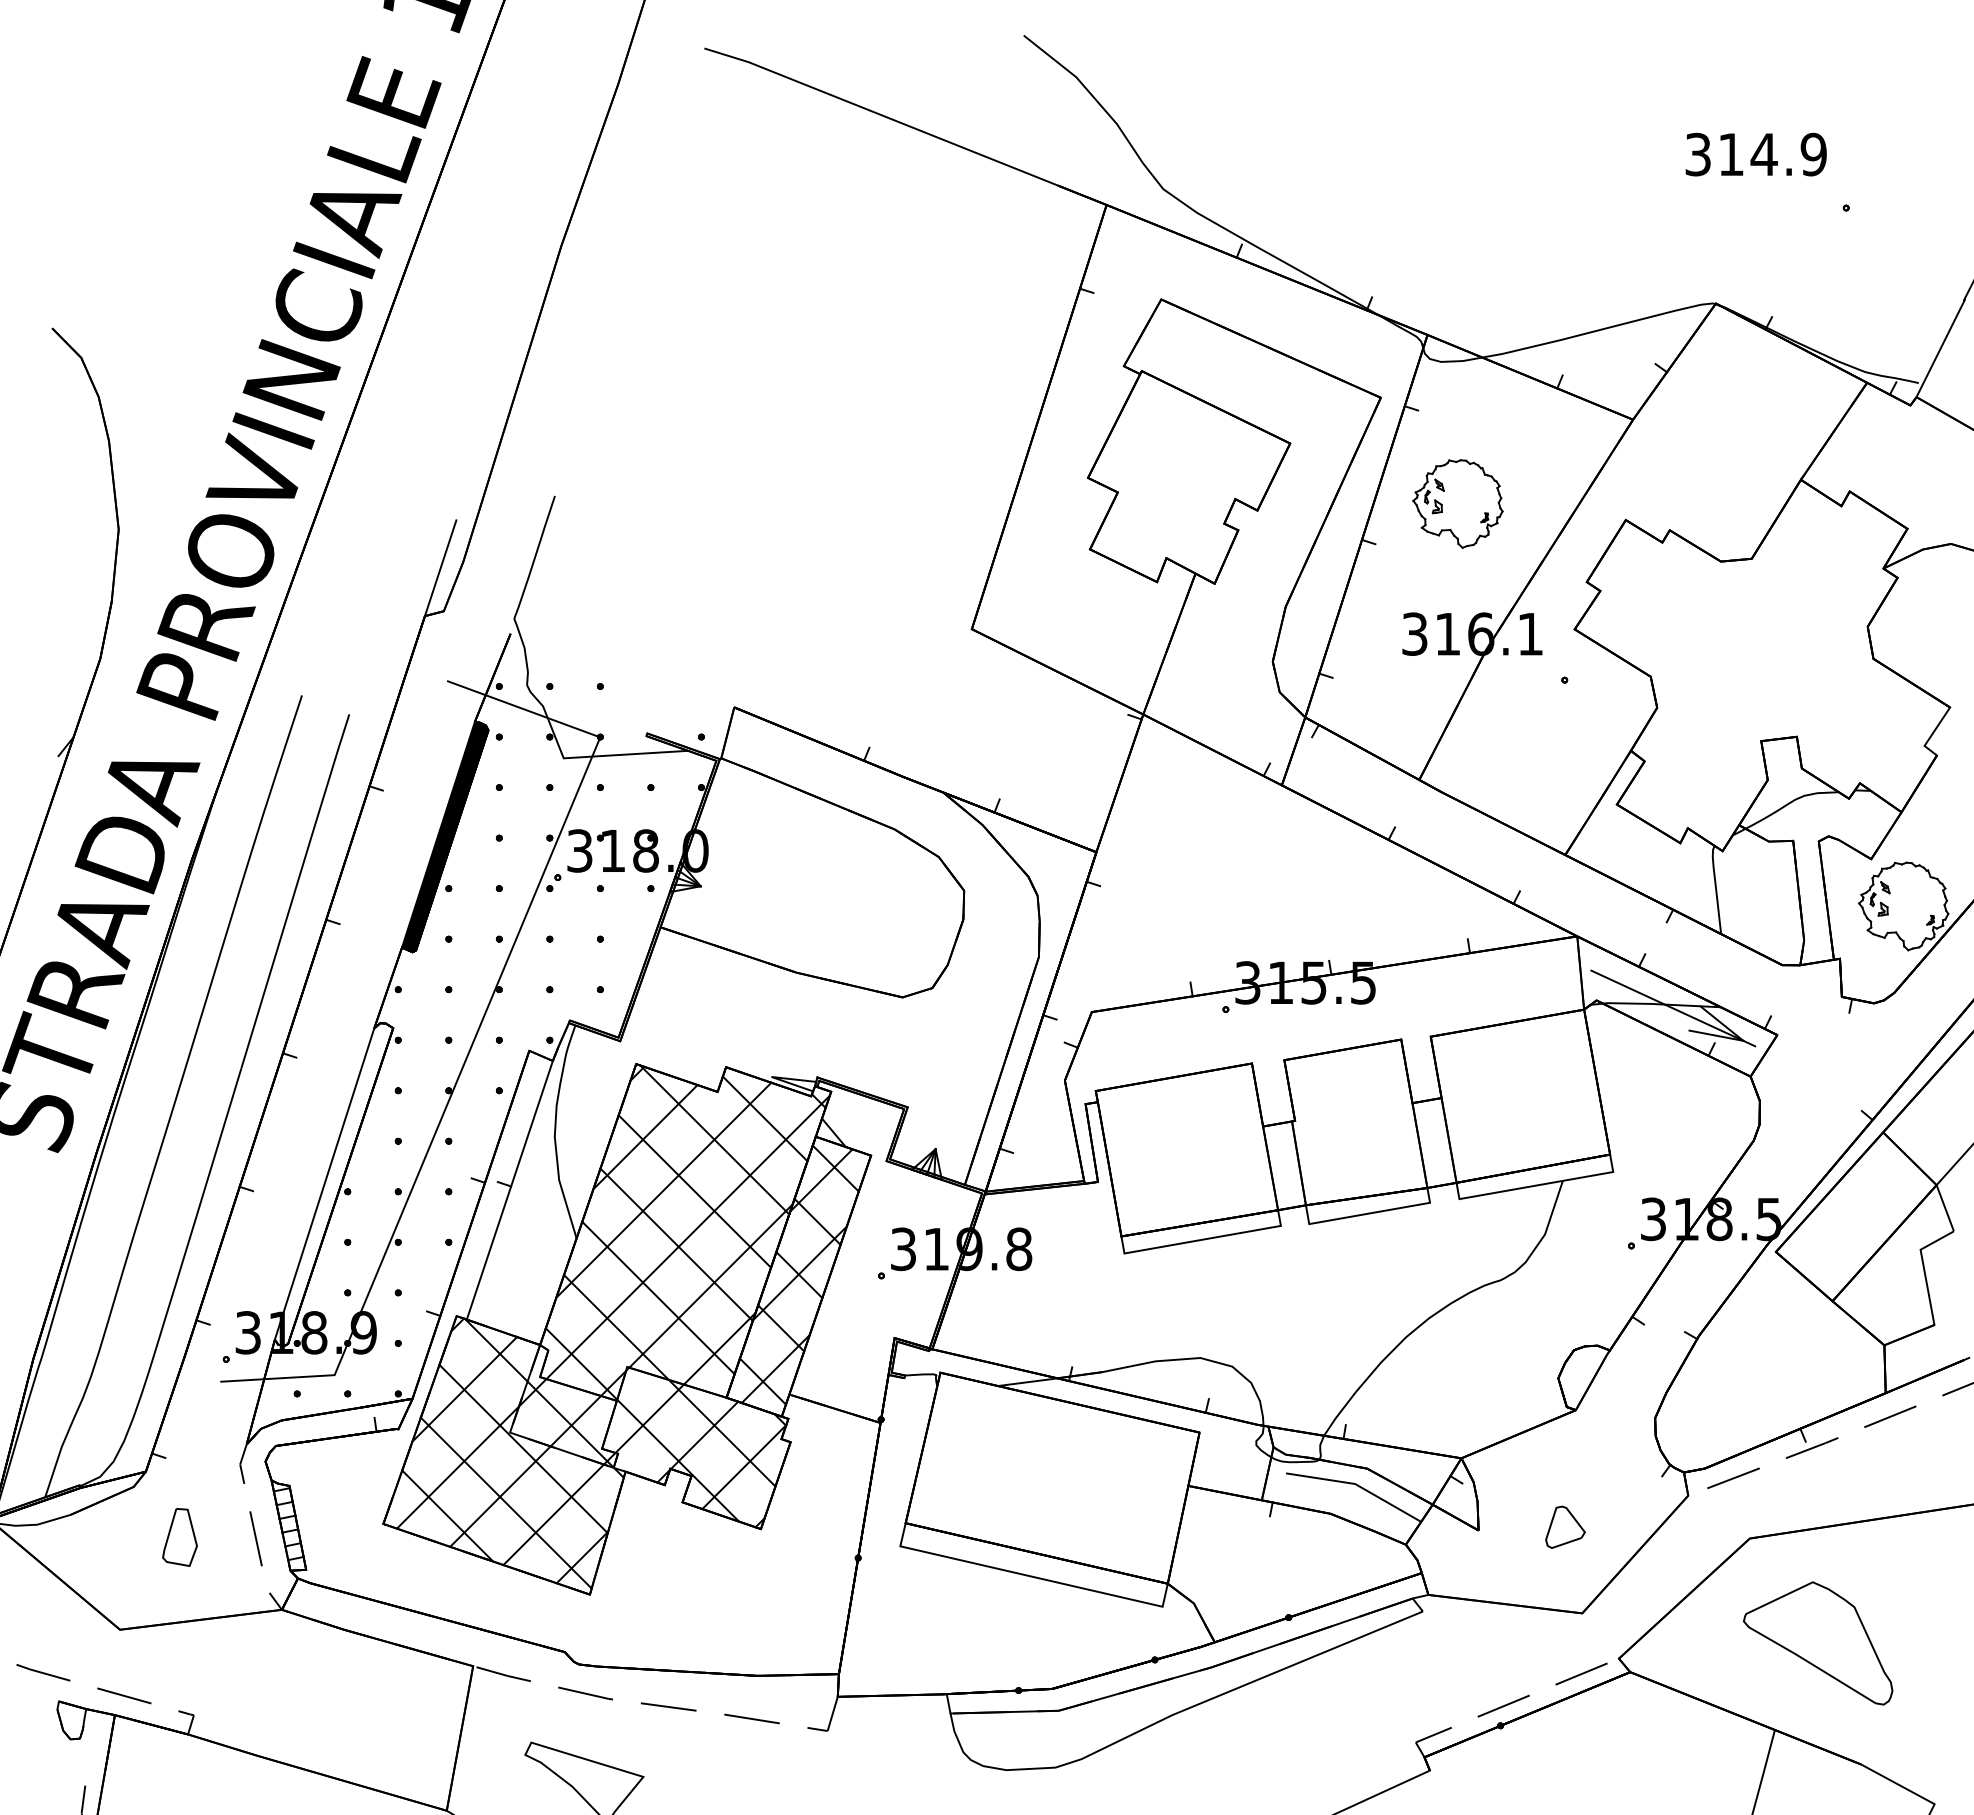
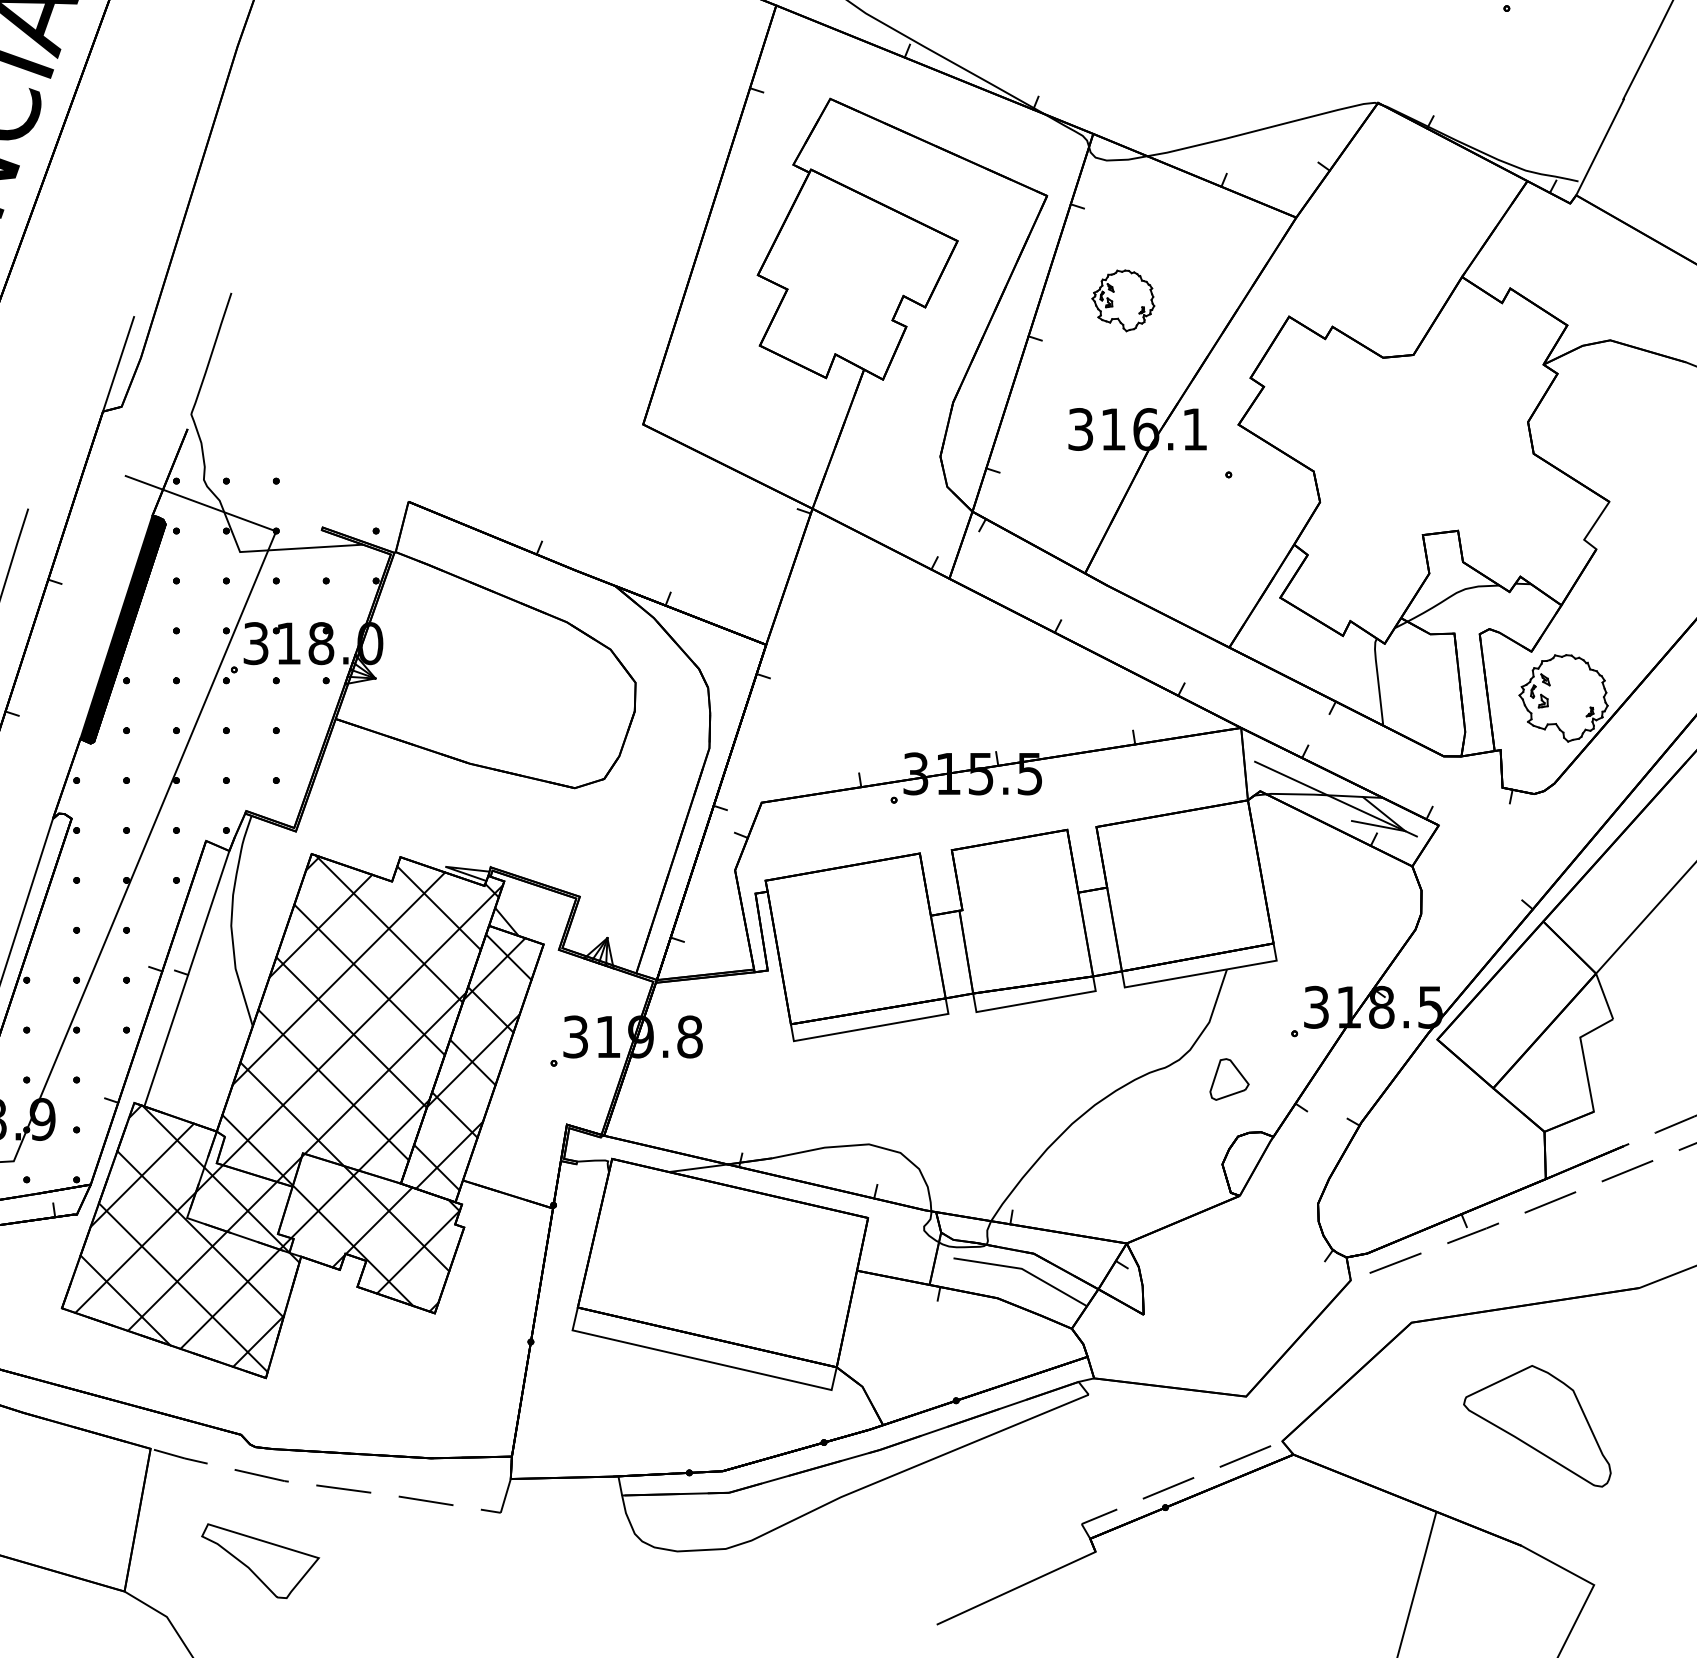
part: (1457, 503) -> (1122, 300), size x0.7
part: (1565, 1526) -> (1229, 1078), moved
part: (1818, 1643) -> (1537, 1426), moved

